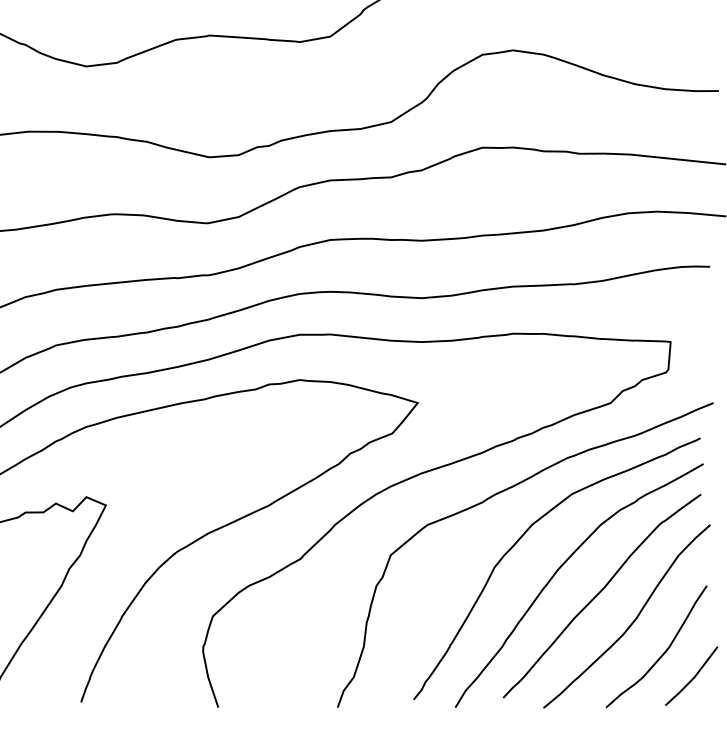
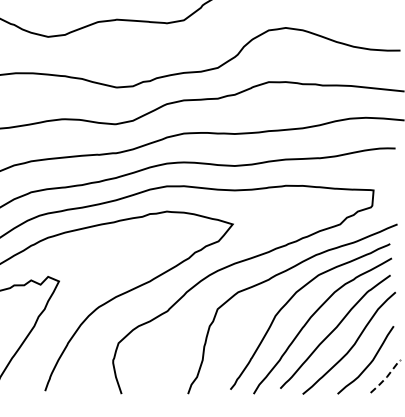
line: (693, 677) -> (386, 377), solid -> dashed

